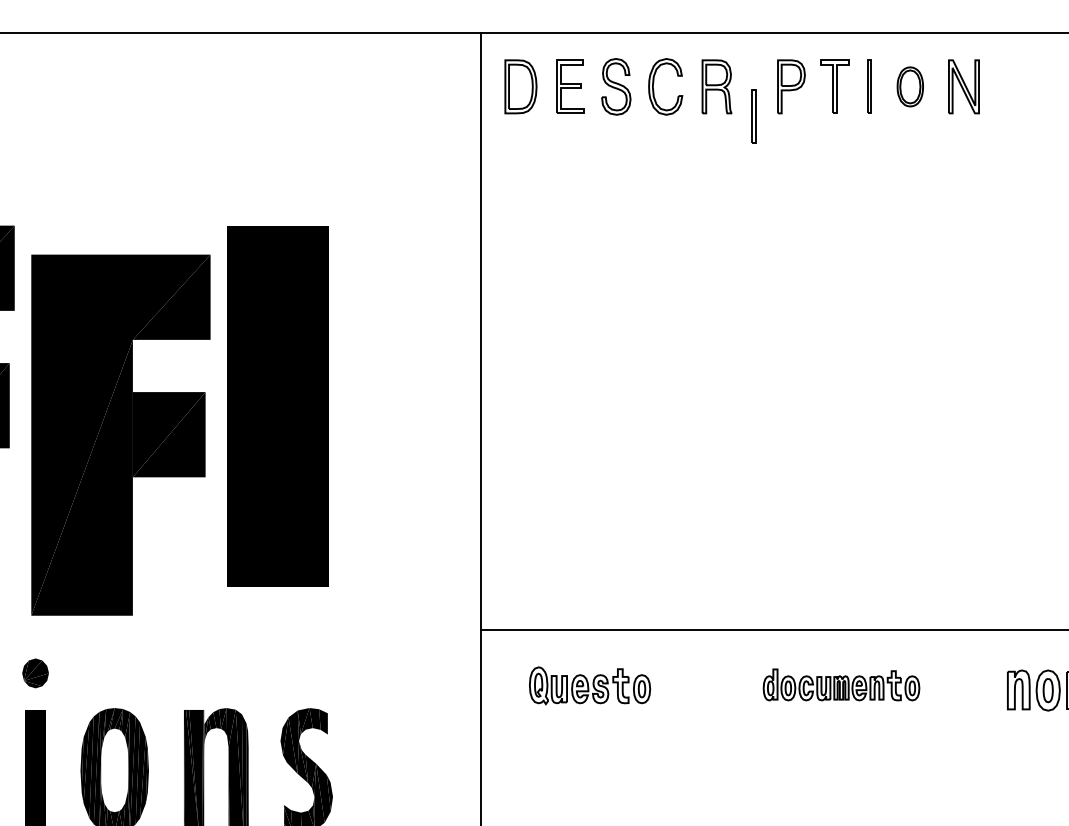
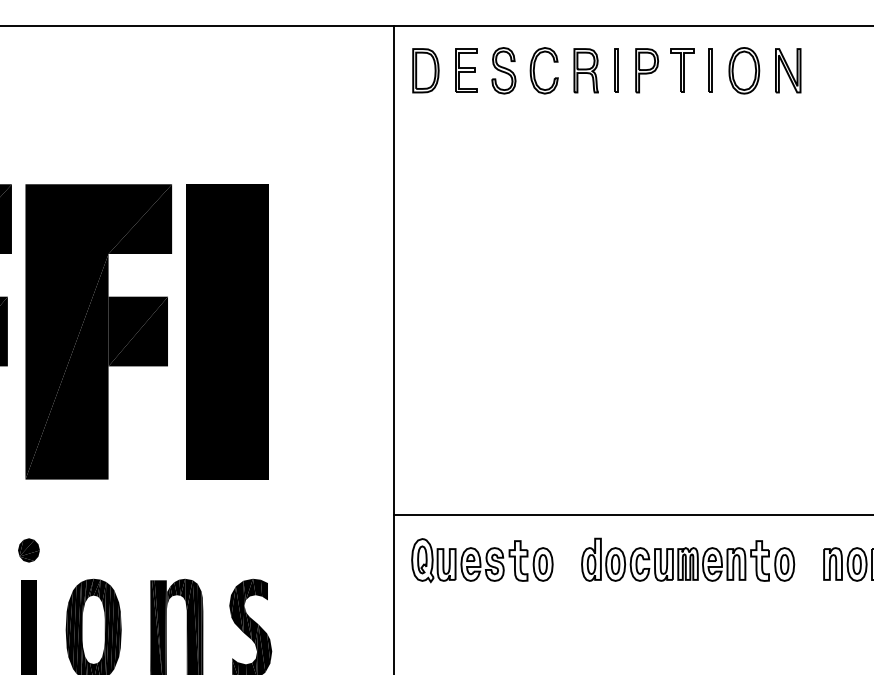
part: (910, 86) -> (744, 70), size x1.43
part: (753, 116) -> (616, 70), moved
part: (120, 434) -> (98, 331), moved
part: (841, 684) -> (688, 559), size x1.67
part: (589, 685) -> (481, 560), size x1.43

